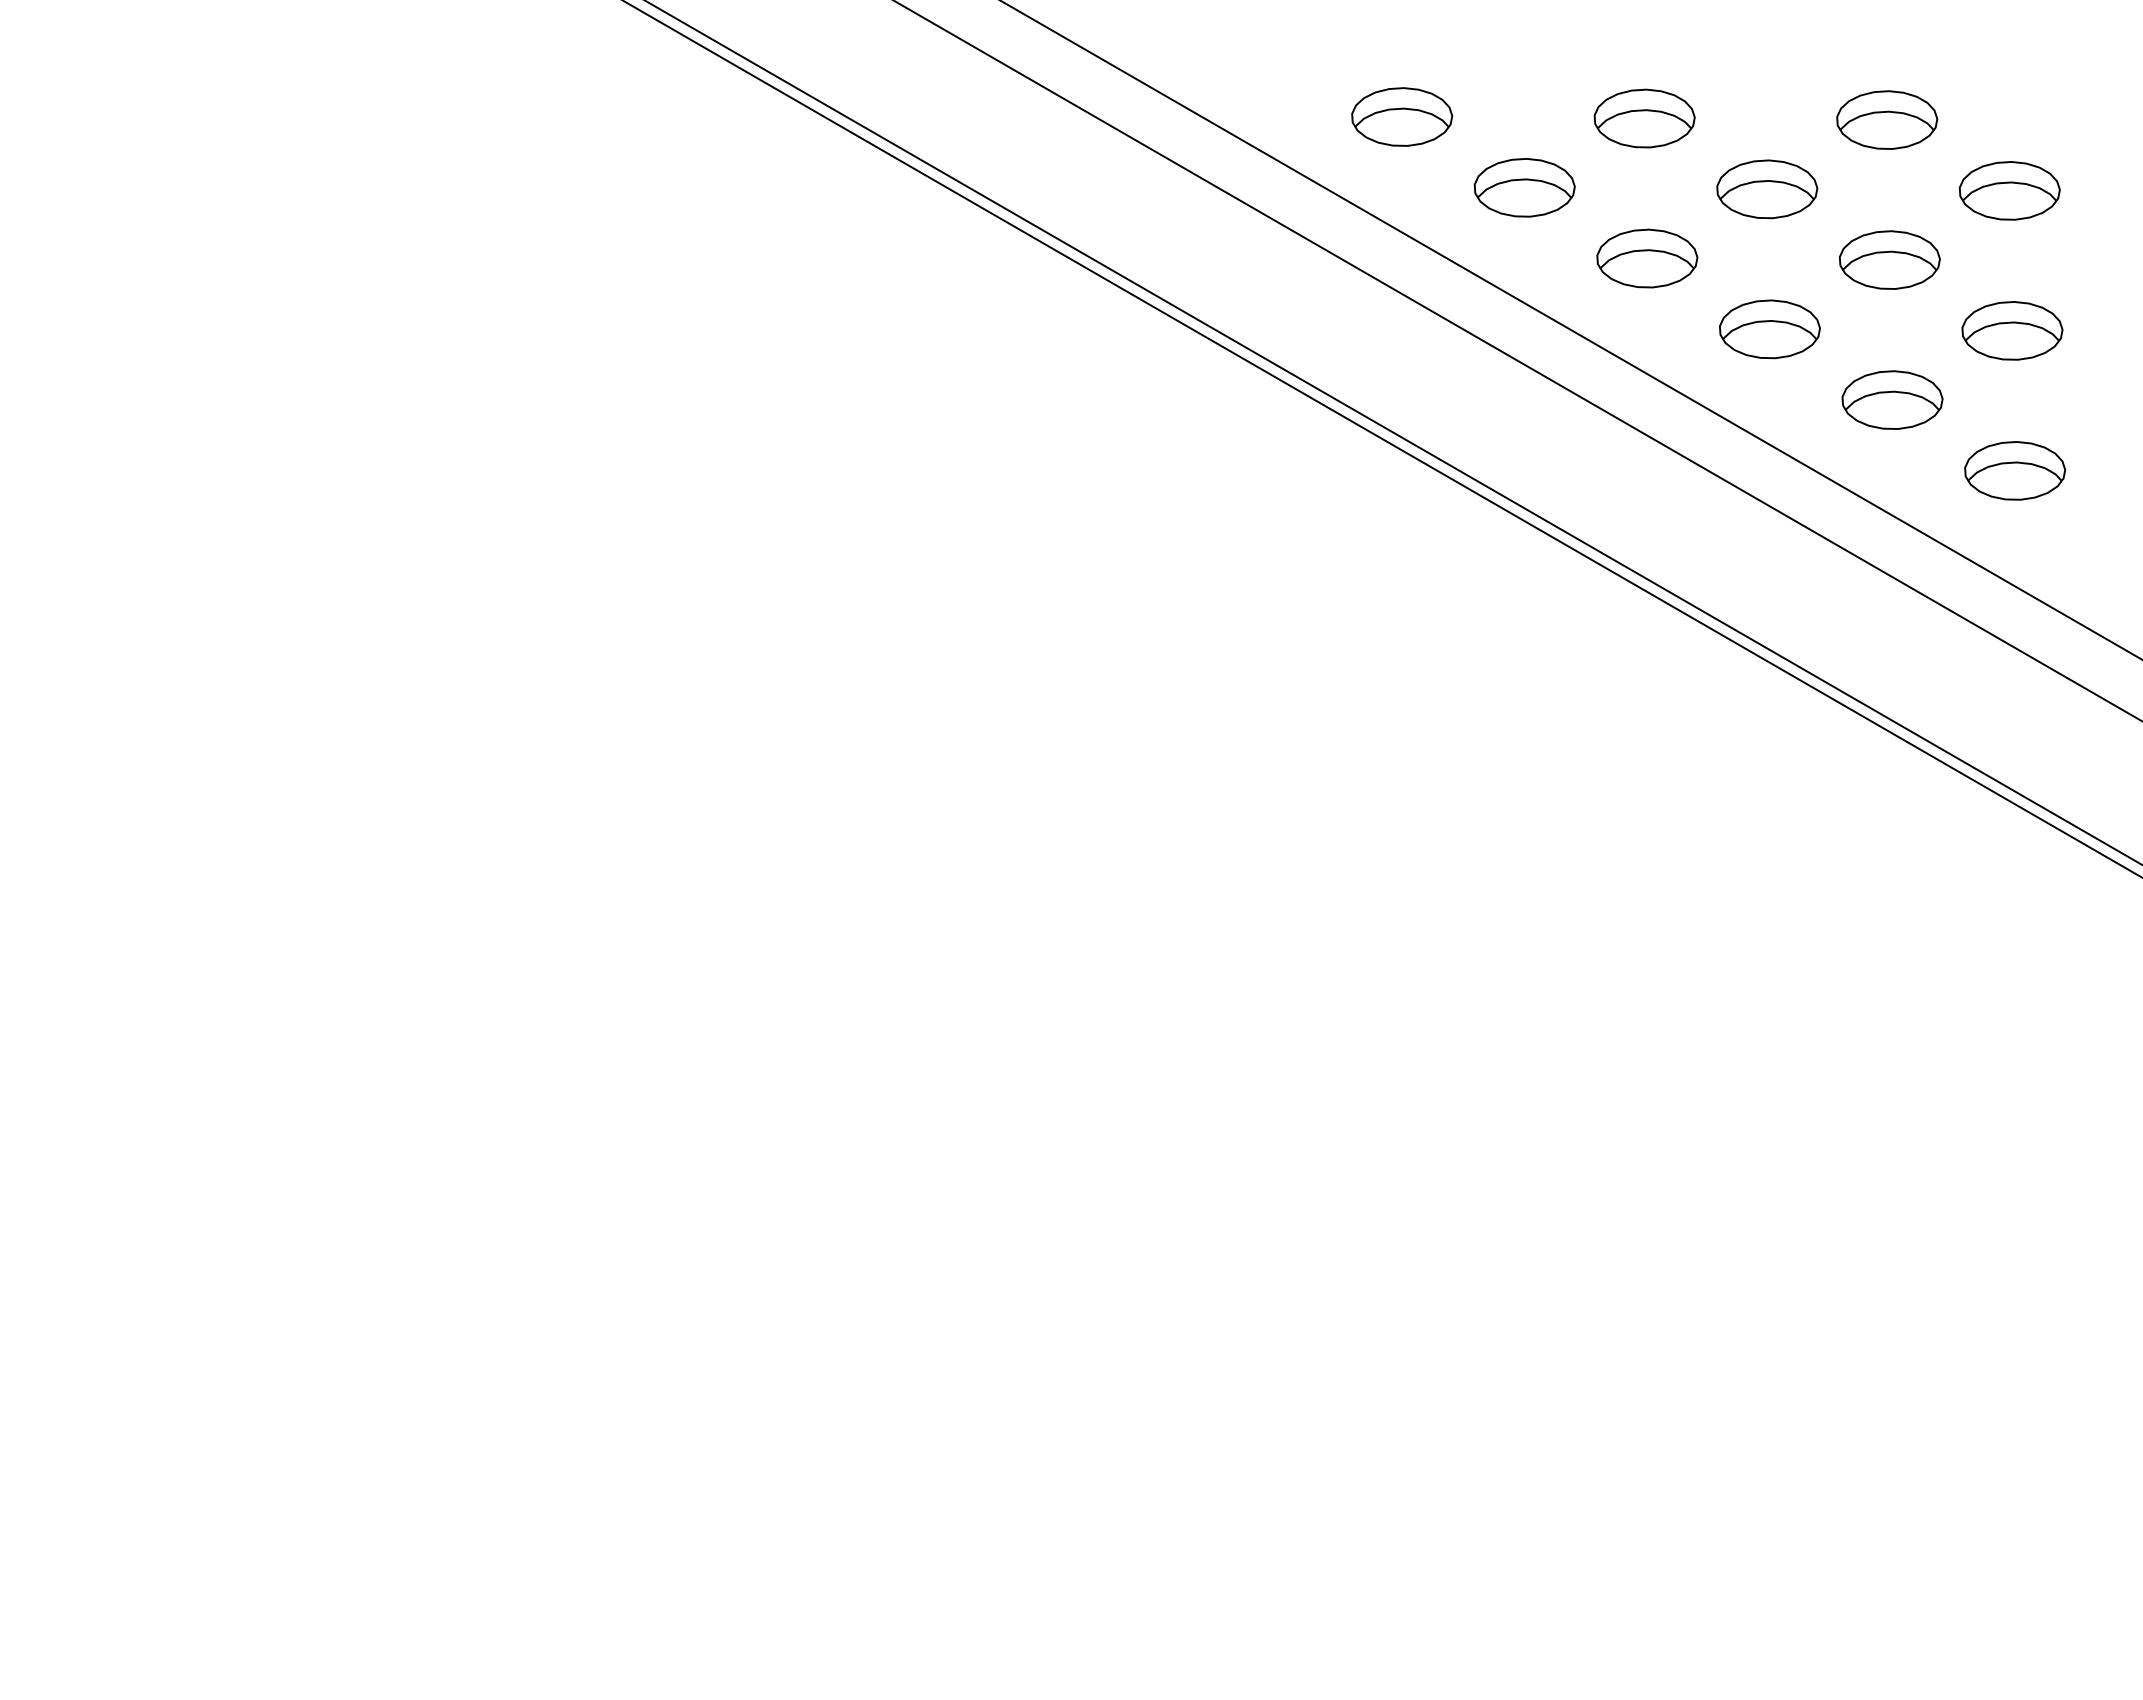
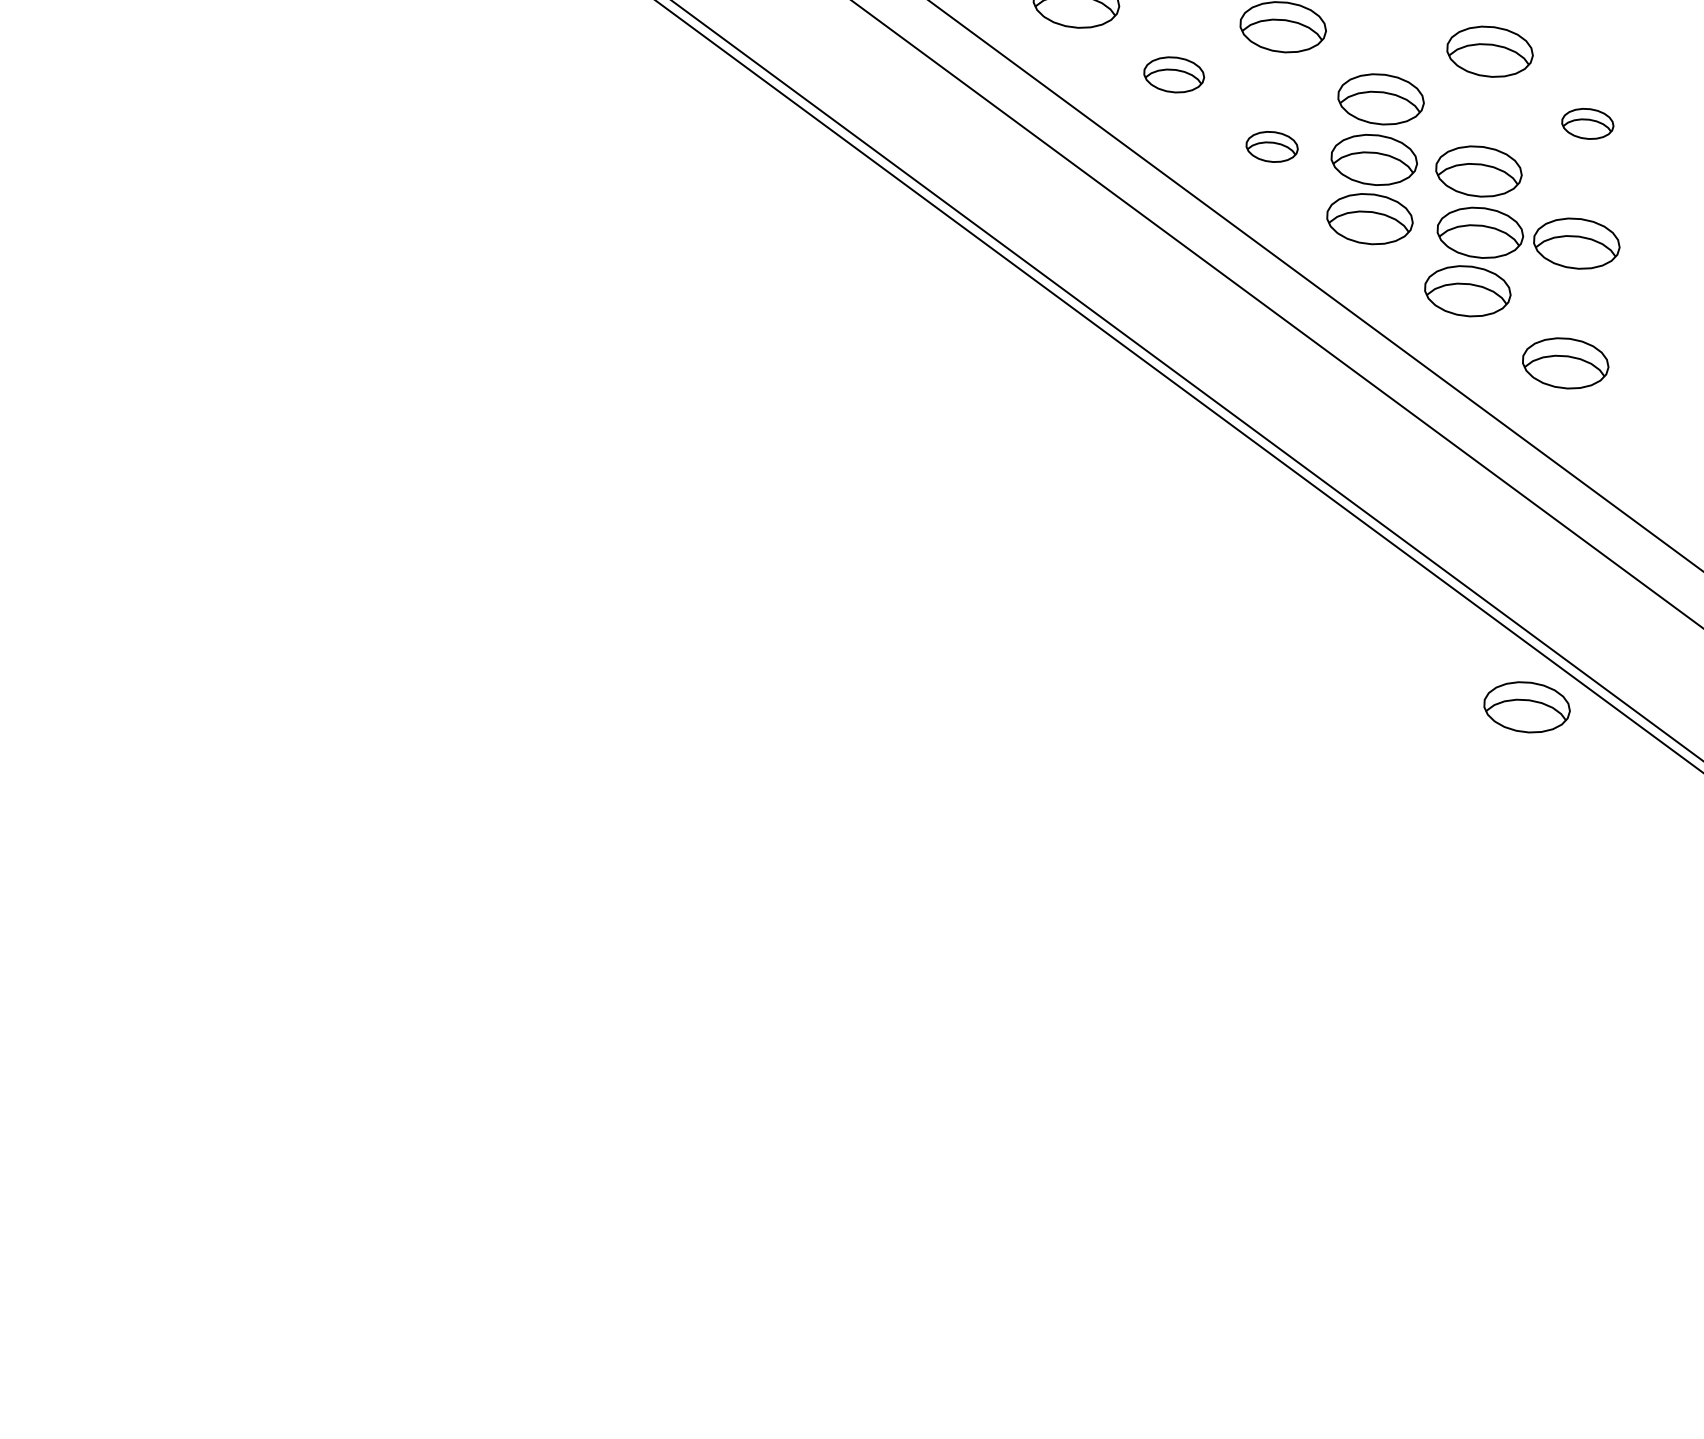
part: (1524, 187) -> (1174, 74), size x0.7
part: (2009, 190) -> (1587, 123), size x0.6
part: (1647, 258) -> (1272, 146), size x0.6
part: (1767, 260) -> (1374, 160), added
part: (1899, 330) -> (1480, 232), added
part: (2015, 873) -> (1527, 707), added

